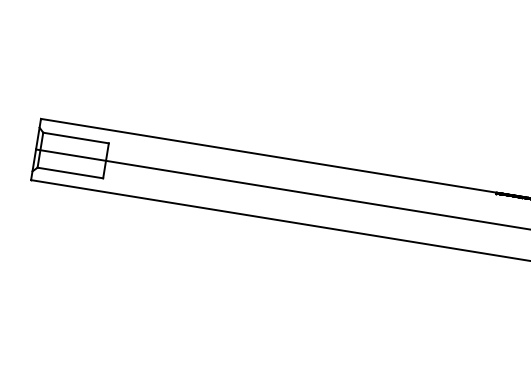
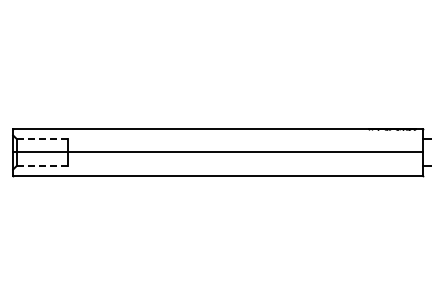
line: (76, 137) -> (42, 138), solid -> dashed
line: (70, 173) -> (42, 166), solid -> dashed

